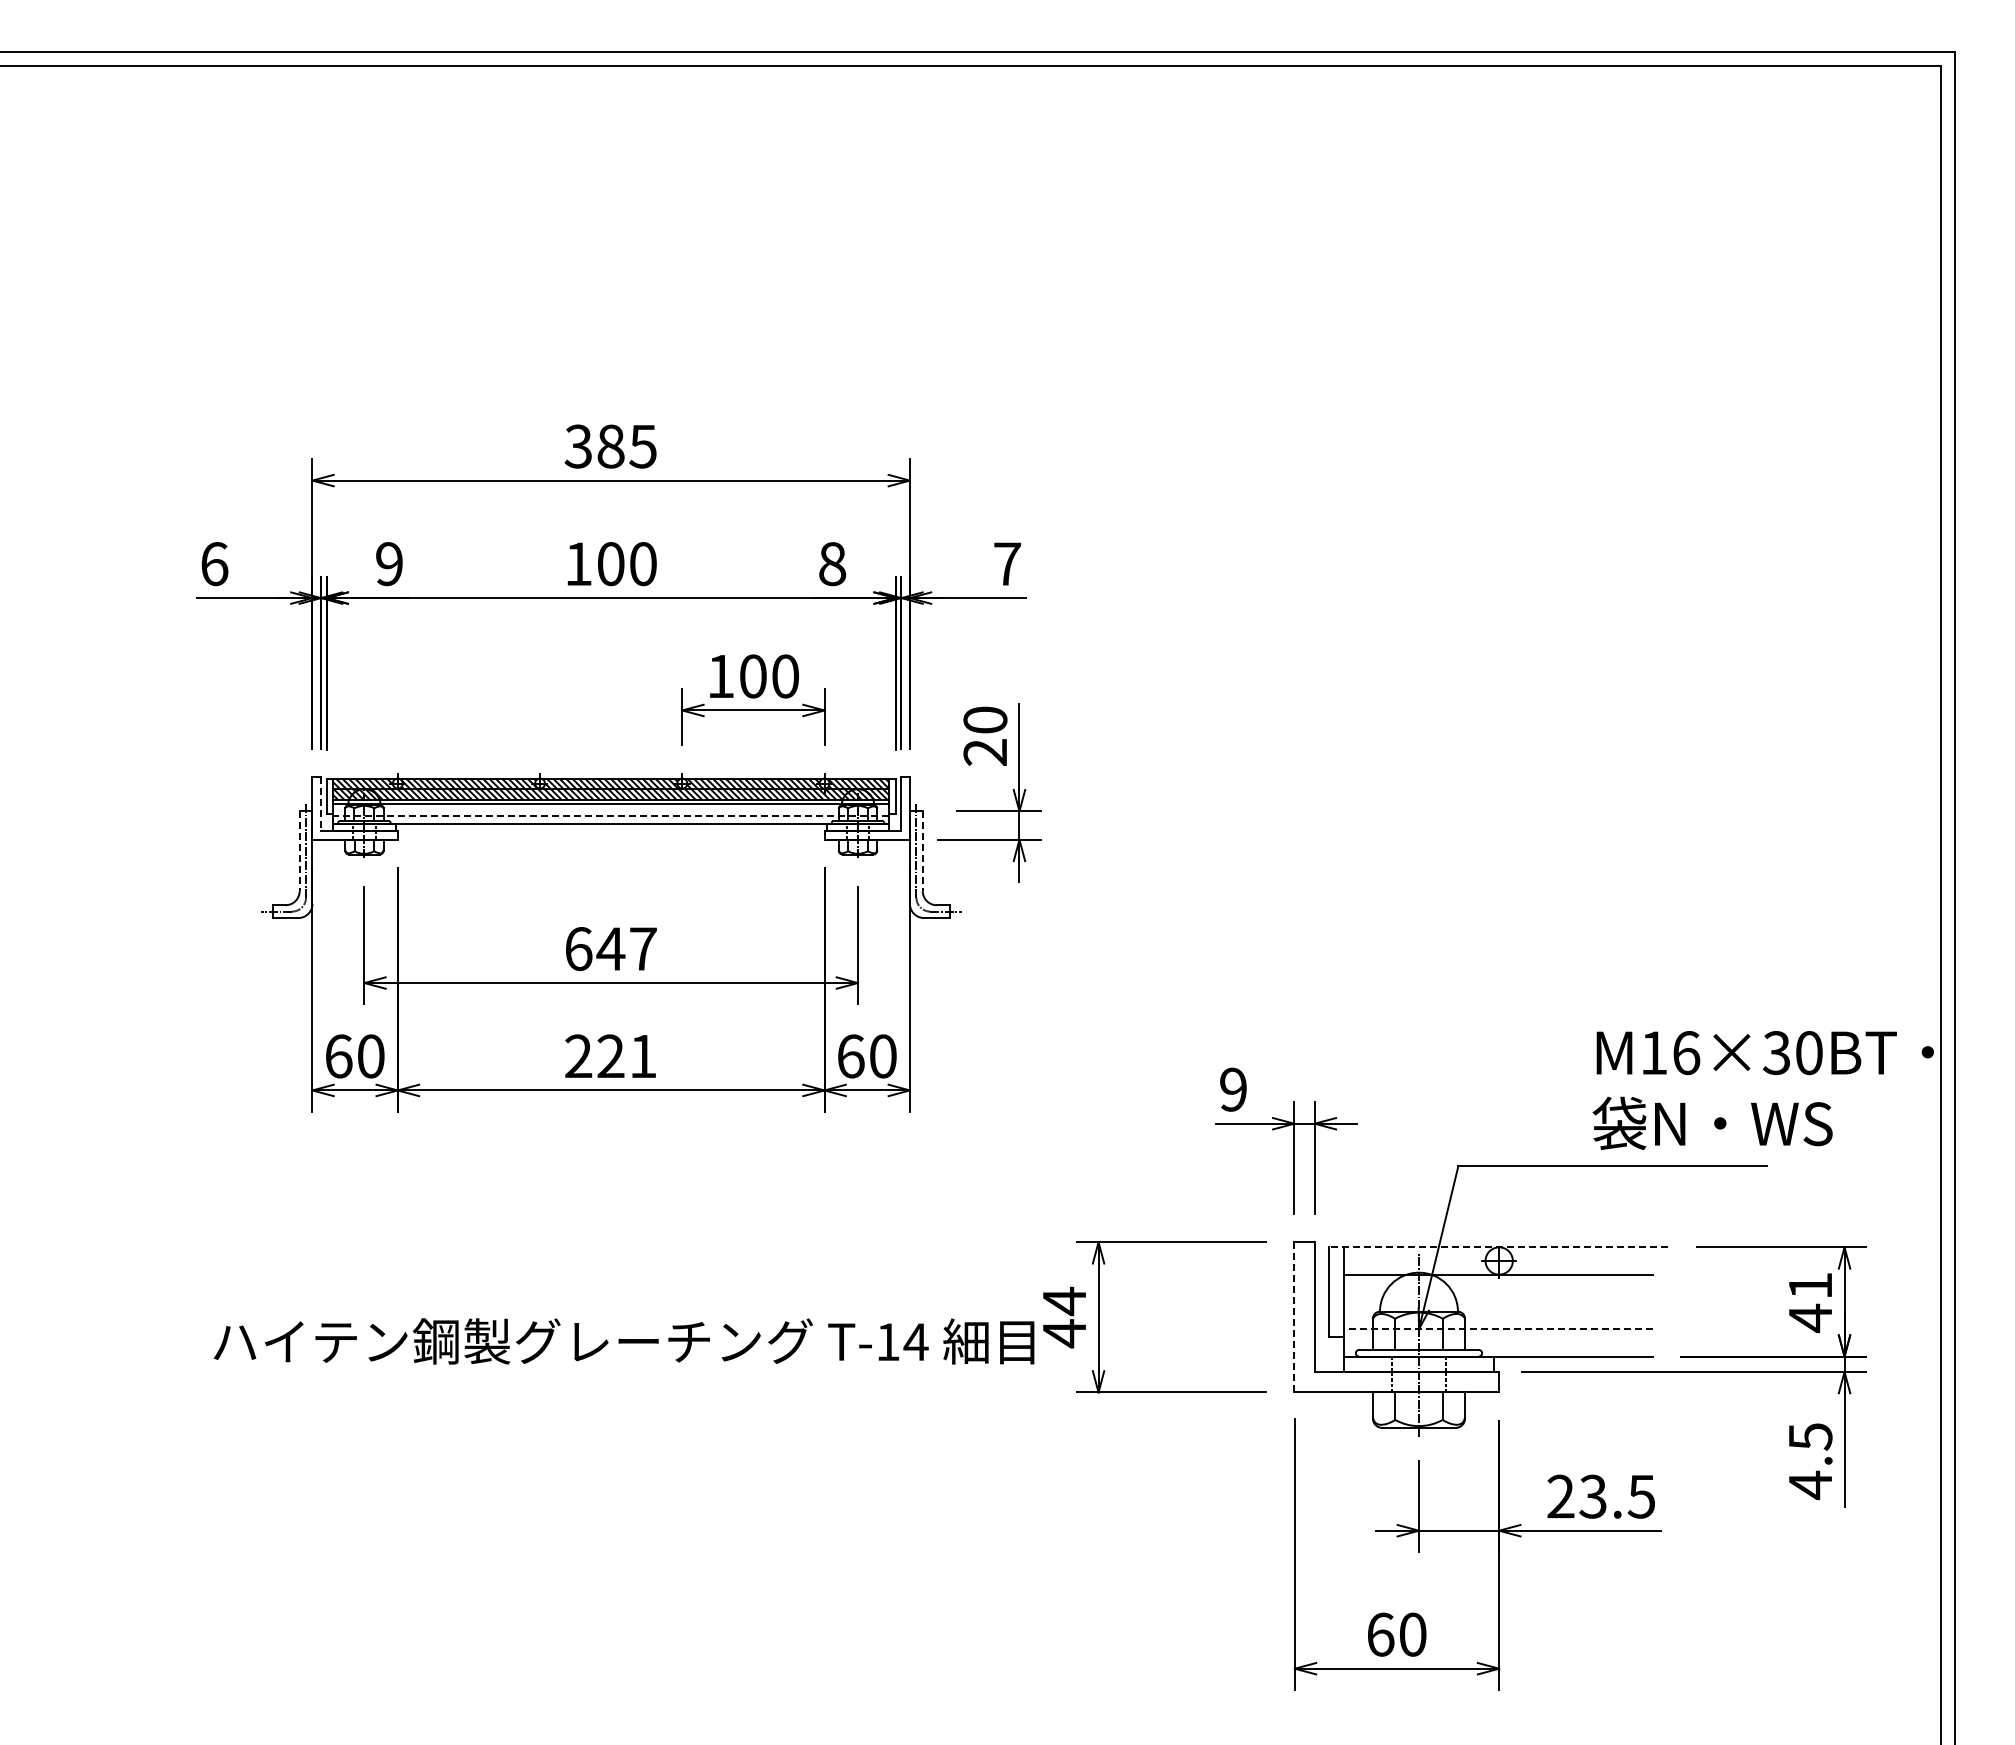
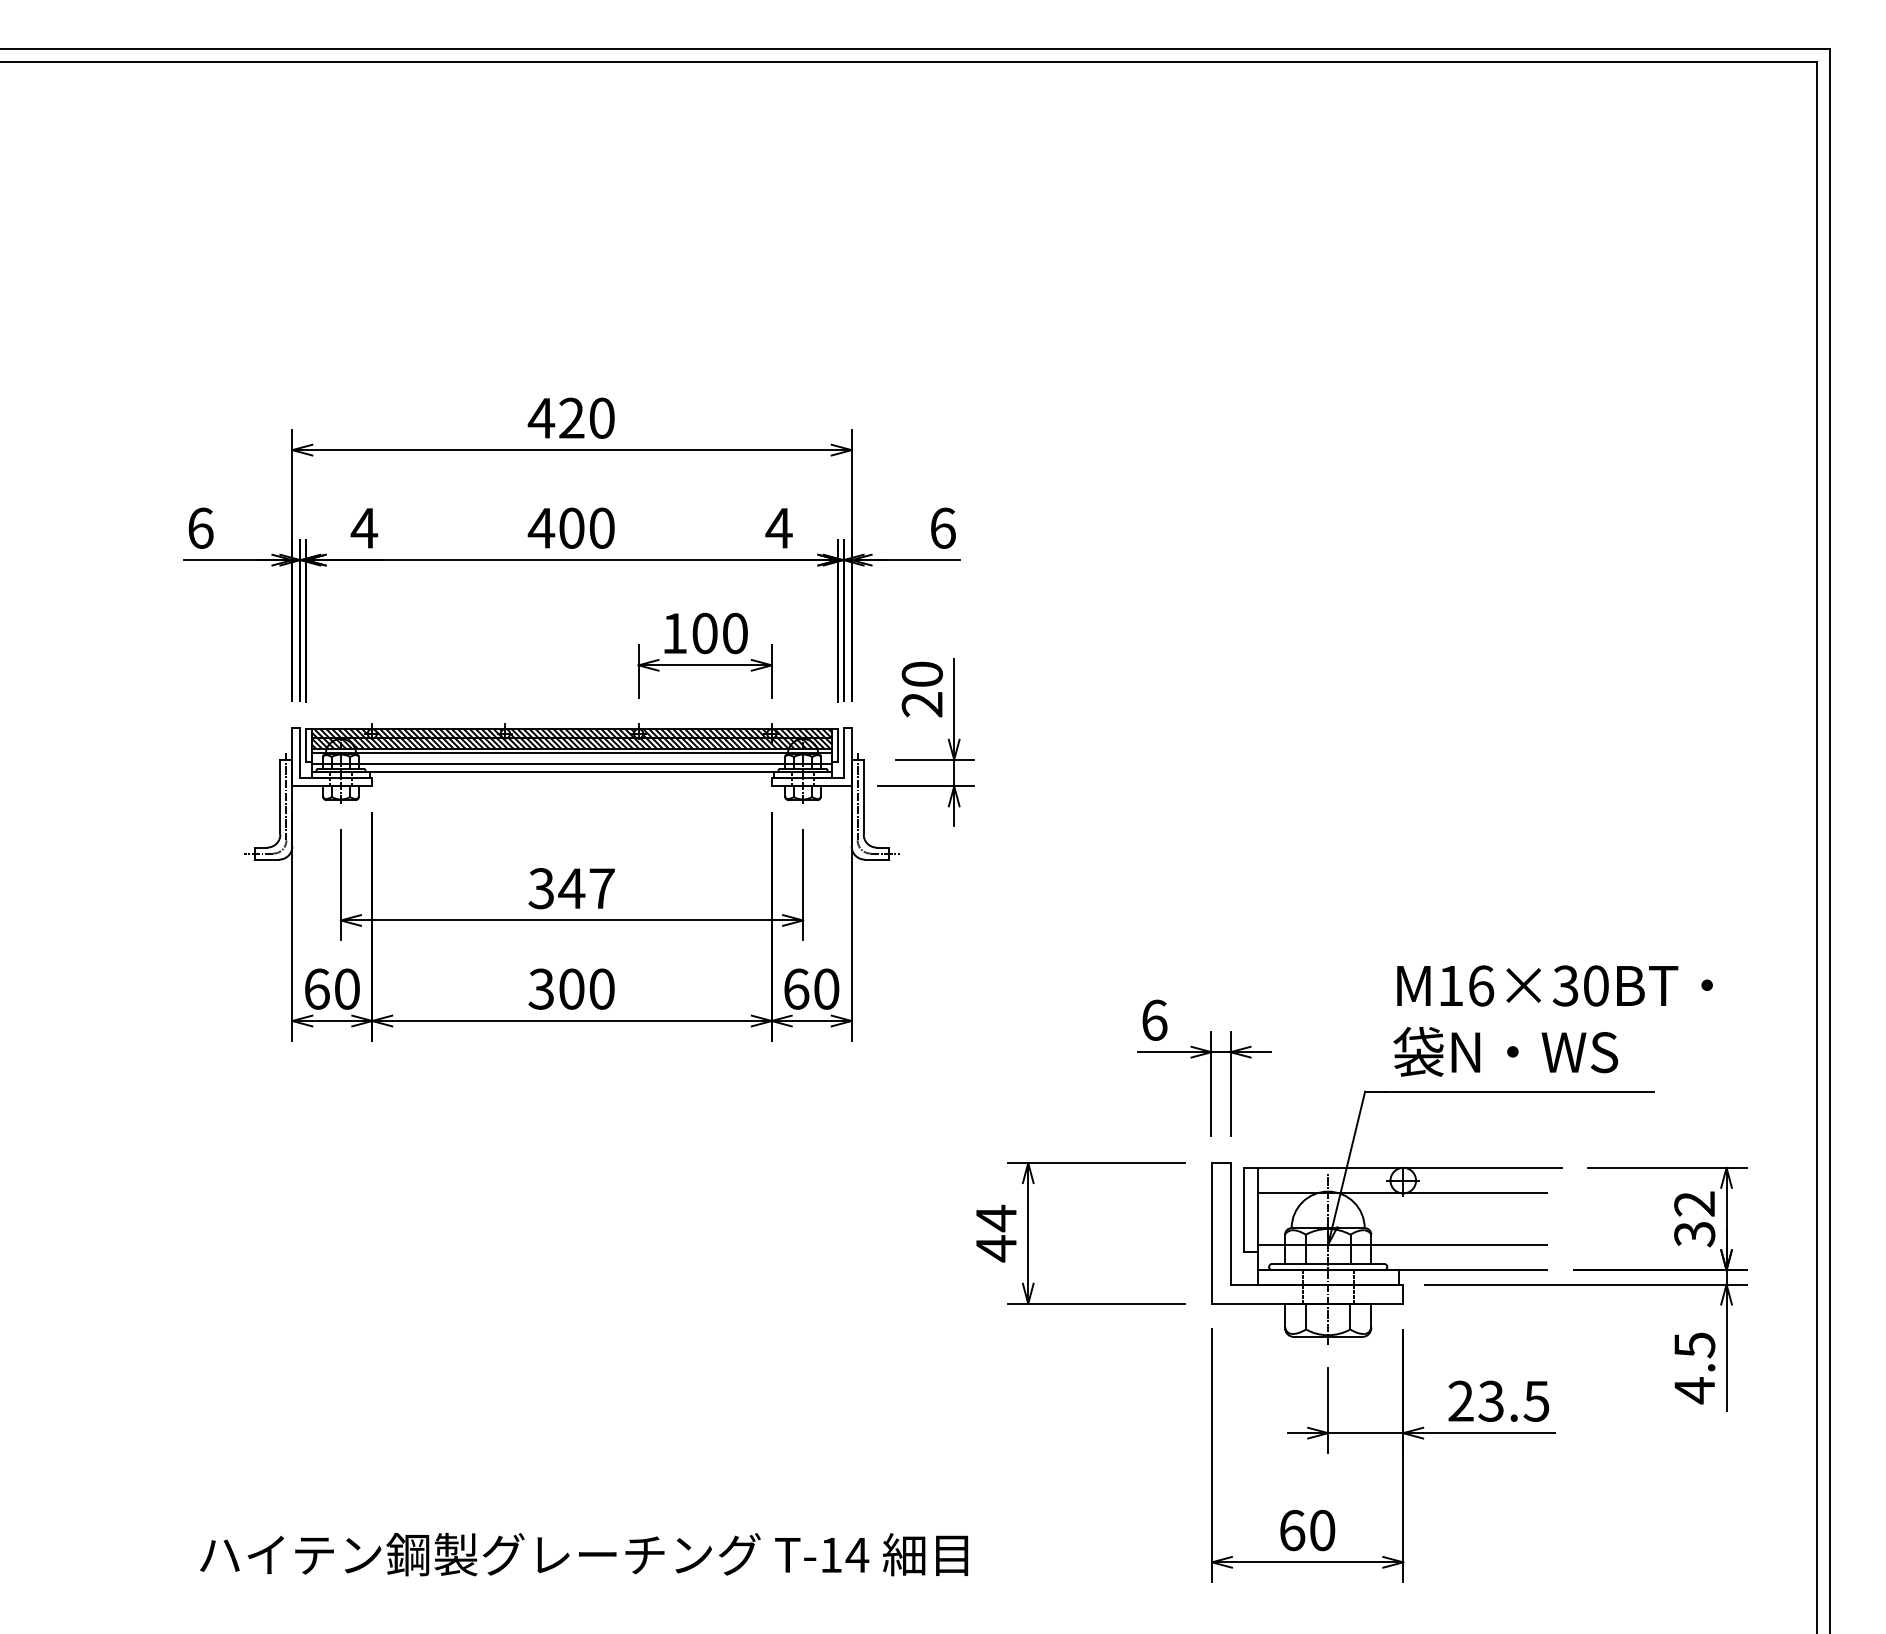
text: (610, 446) -> (571, 418), 385 -> 420
text: (578, 563) -> (541, 527), 100 -> 400
text: (388, 564) -> (363, 528), 9 -> 4
text: (831, 564) -> (778, 528), 8 -> 4
text: (1007, 564) -> (943, 528), 7 -> 6
line: (321, 804) -> (300, 753), dashed -> solid
line: (610, 815) -> (571, 763), dashed -> solid
line: (299, 851) -> (280, 797), dashed -> solid
line: (922, 851) -> (863, 797), dashed -> solid
text: (578, 949) -> (541, 889), 647 -> 347
text: (610, 1056) -> (571, 989), 221 -> 300
text: (1233, 1089) -> (1154, 1020), 9 -> 6
text: (1762, 1090) -> (1552, 1021), moved
line: (1498, 1247) -> (1402, 1168), dashed -> solid
text: (1810, 1302) -> (1694, 1219), 41 -> 32
line: (1294, 1317) -> (1211, 1233), dashed -> solid
line: (1498, 1329) -> (1402, 1244), dashed -> solid
text: (623, 1341) -> (583, 1554), moved

